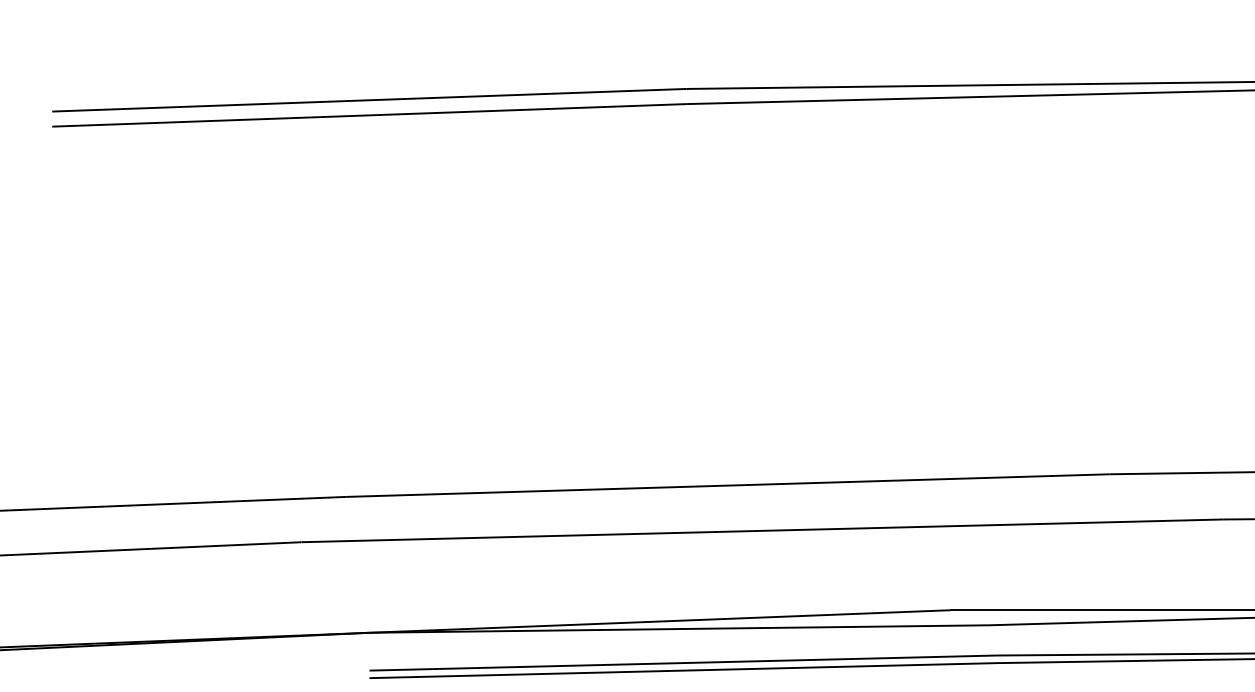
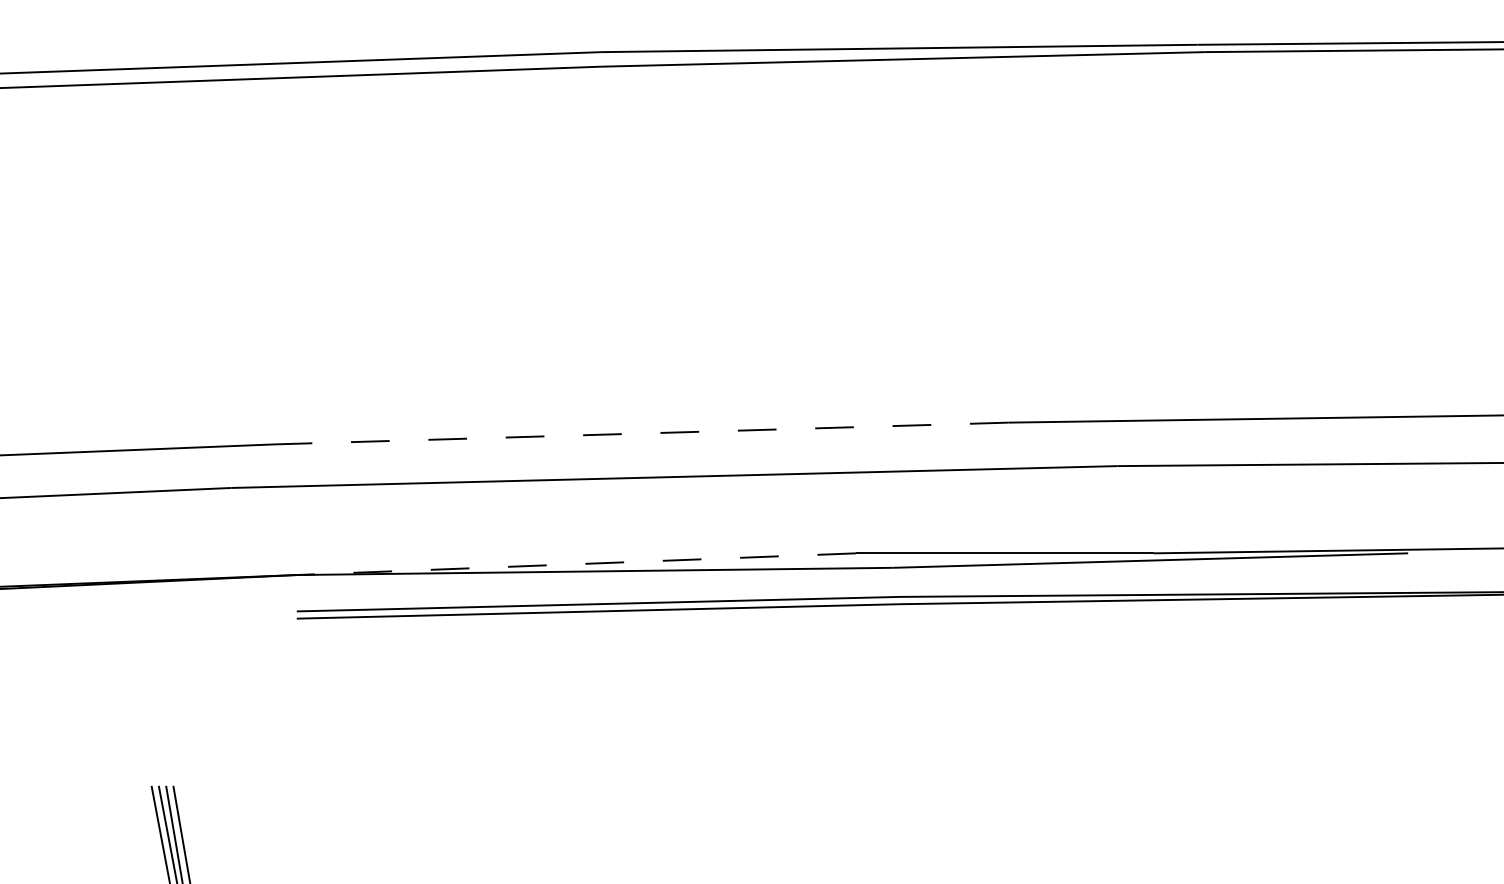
line: (727, 485) -> (641, 433), solid -> dashed
line: (660, 621) -> (576, 564), solid -> dashed

